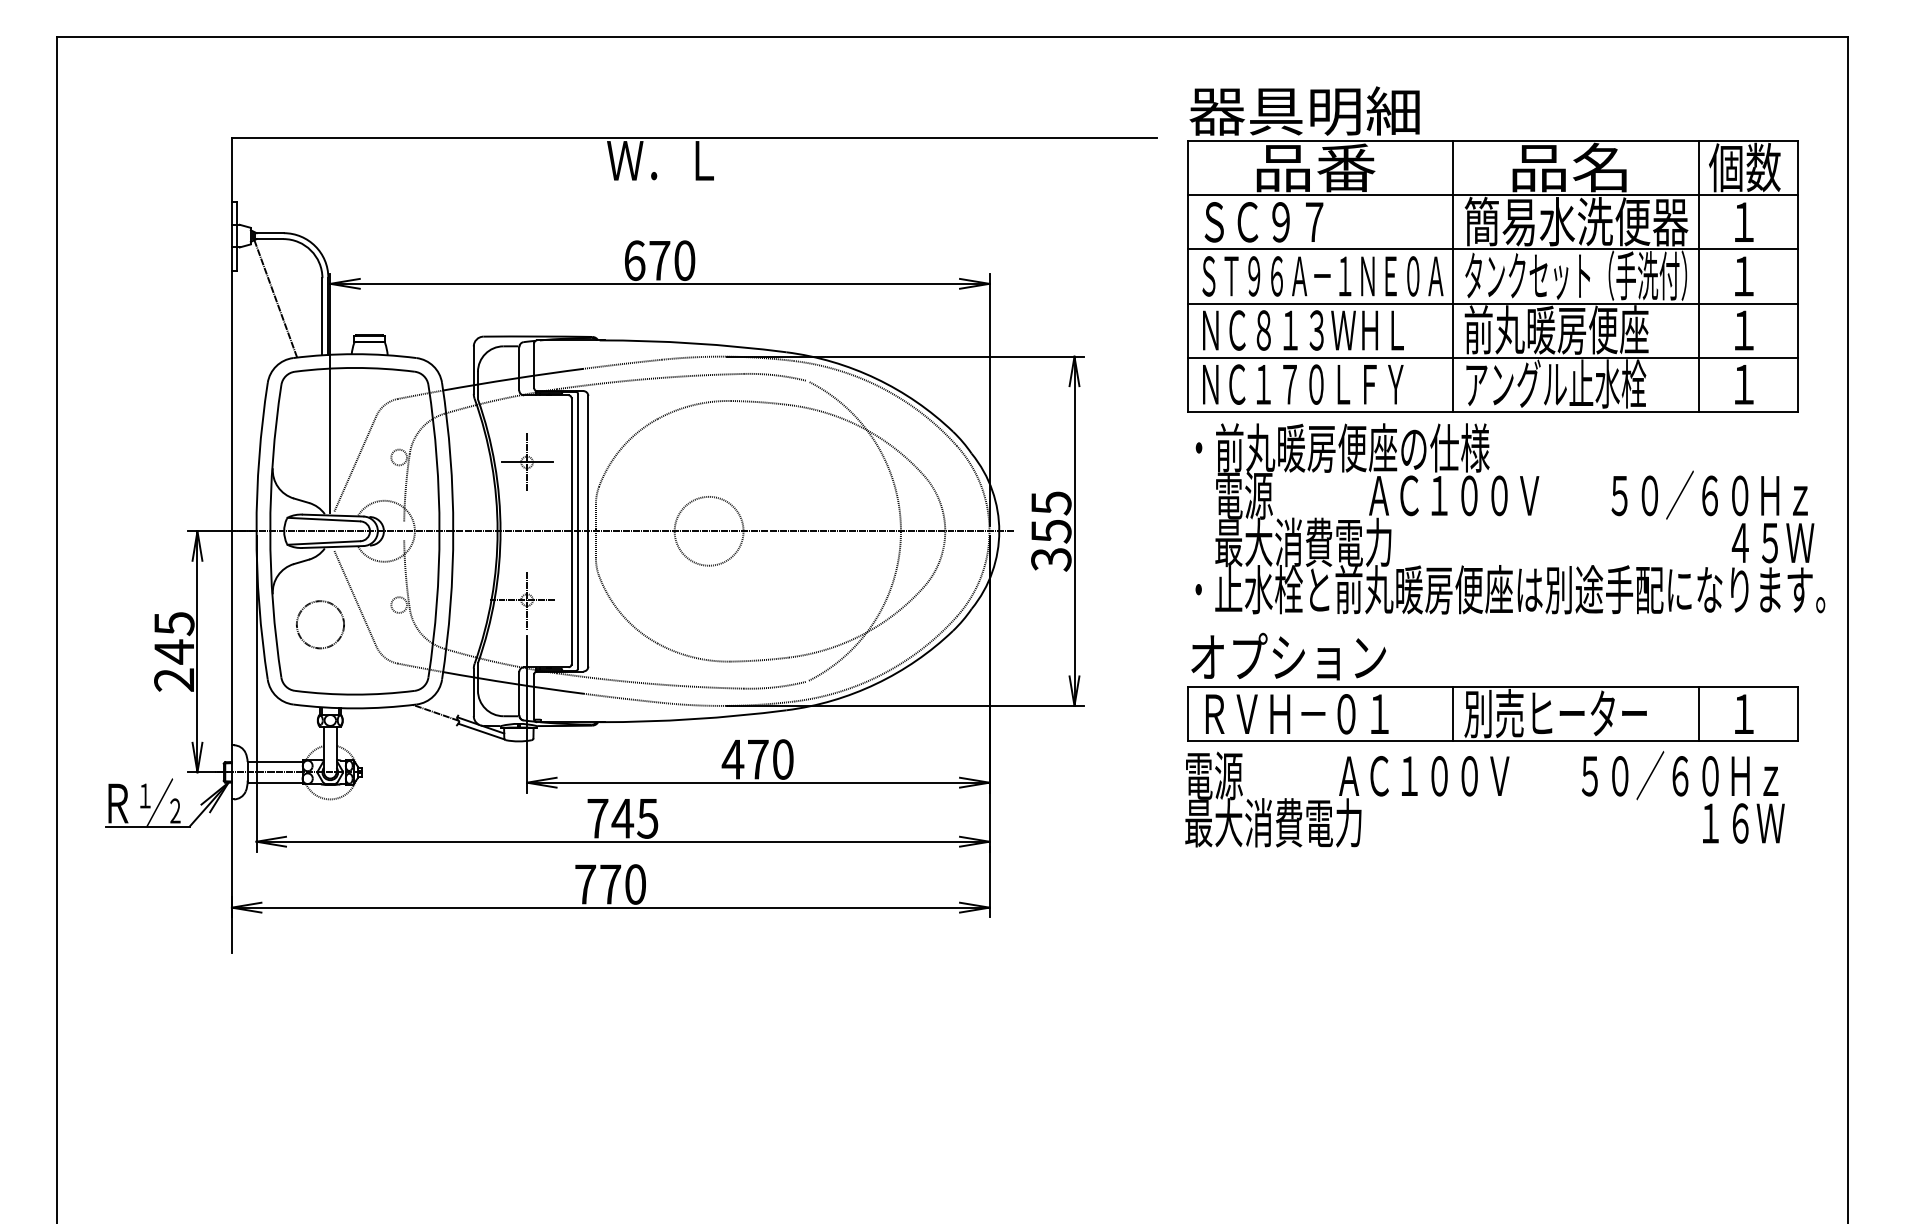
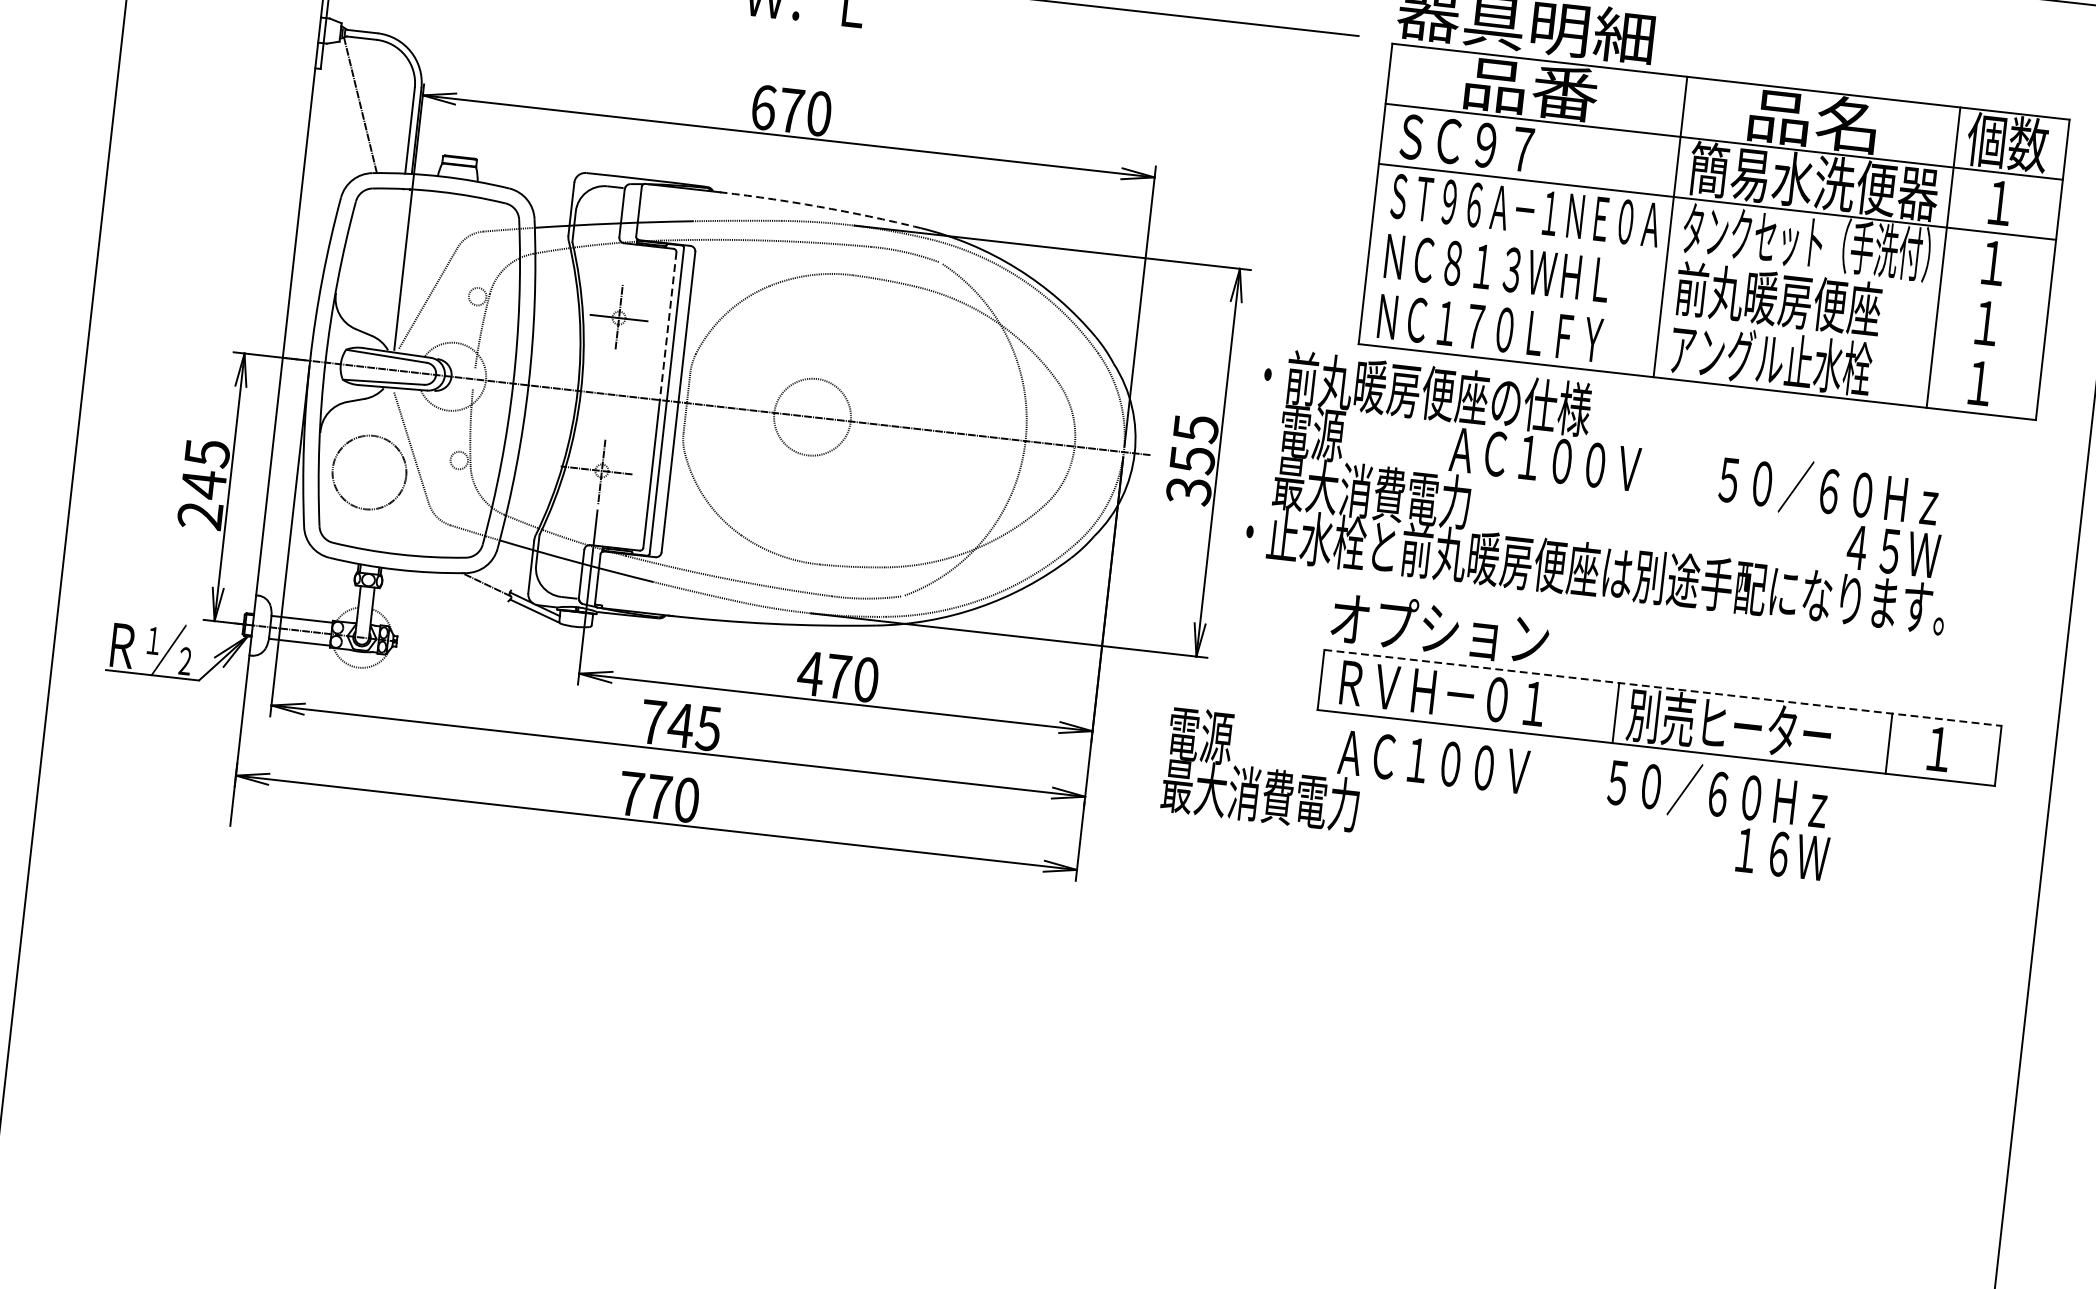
line: (1492, 303) -> (1710, 261), removed
arc: (693, 343) -> (818, 206), solid -> dashed
line: (1492, 357) -> (1703, 321), removed
line: (571, 464) -> (668, 325), solid -> dashed
text: (1510, 518) -> (1605, 491), moved
circle: (320, 624) -> (369, 472), size x1.4
line: (1493, 687) -> (1663, 688), solid -> dashed
text: (1484, 799) -> (1497, 795), moved

